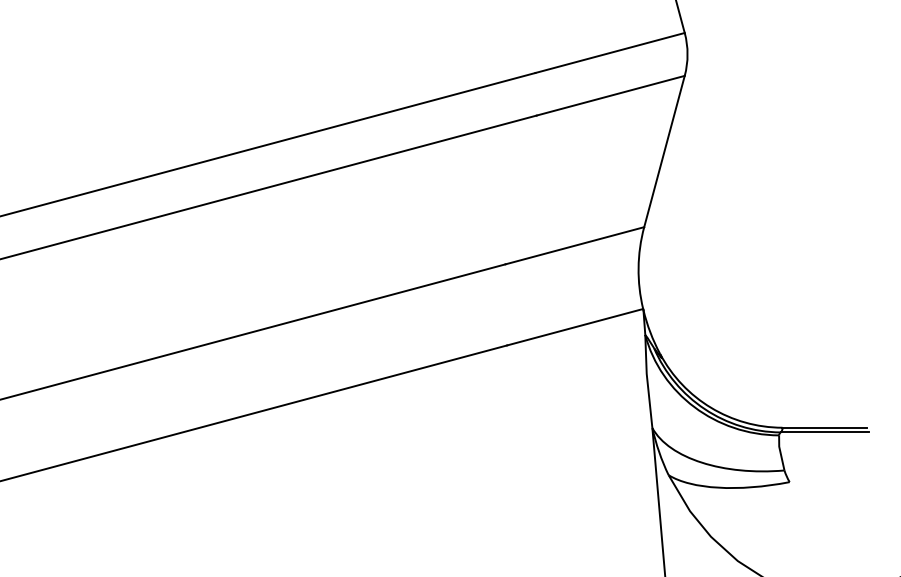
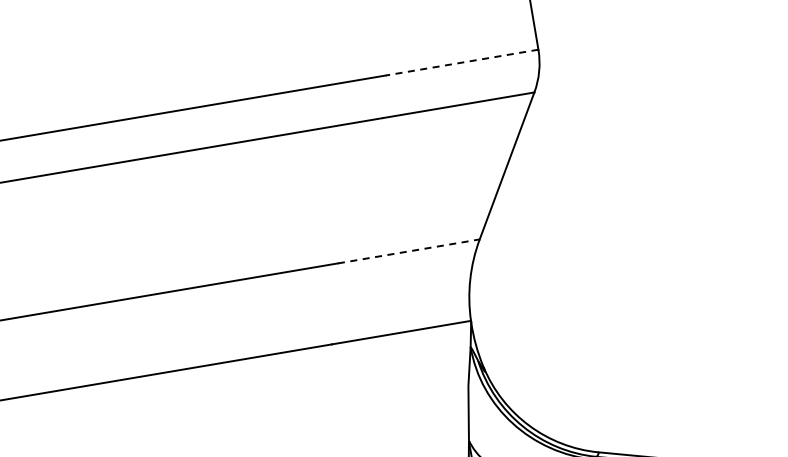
line: (609, 53) -> (461, 63), solid -> dashed
line: (574, 245) -> (408, 251), solid -> dashed

